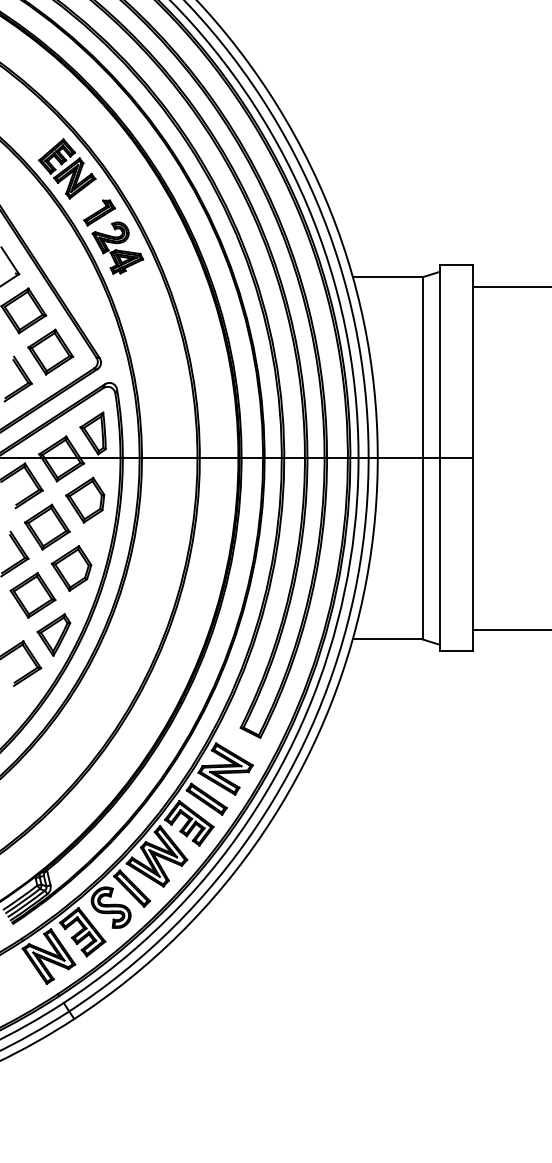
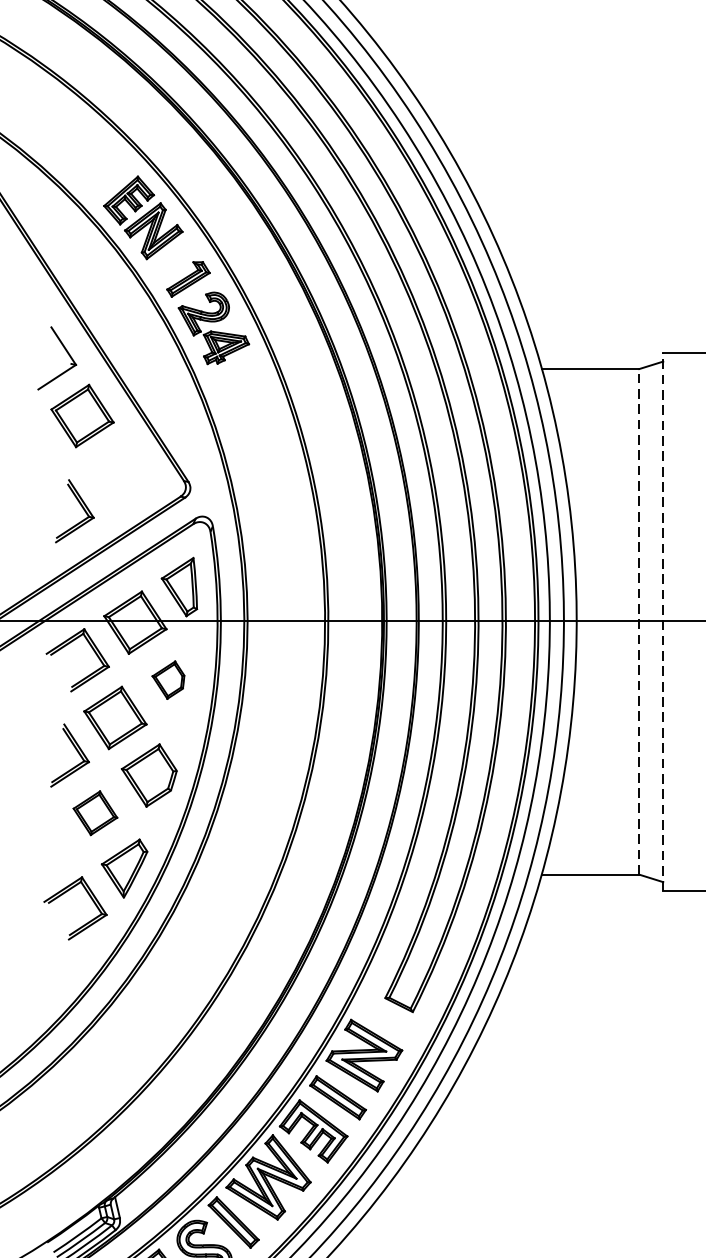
part: (50, 351) -> (119, 472), removed
line: (422, 457) -> (639, 620), solid -> dashed
line: (439, 458) -> (662, 622), solid -> dashed
part: (85, 499) -> (168, 679), size x0.6
part: (32, 595) -> (94, 813), size x0.7

